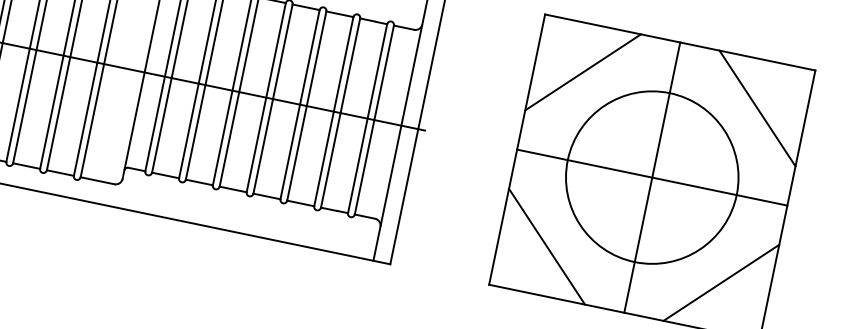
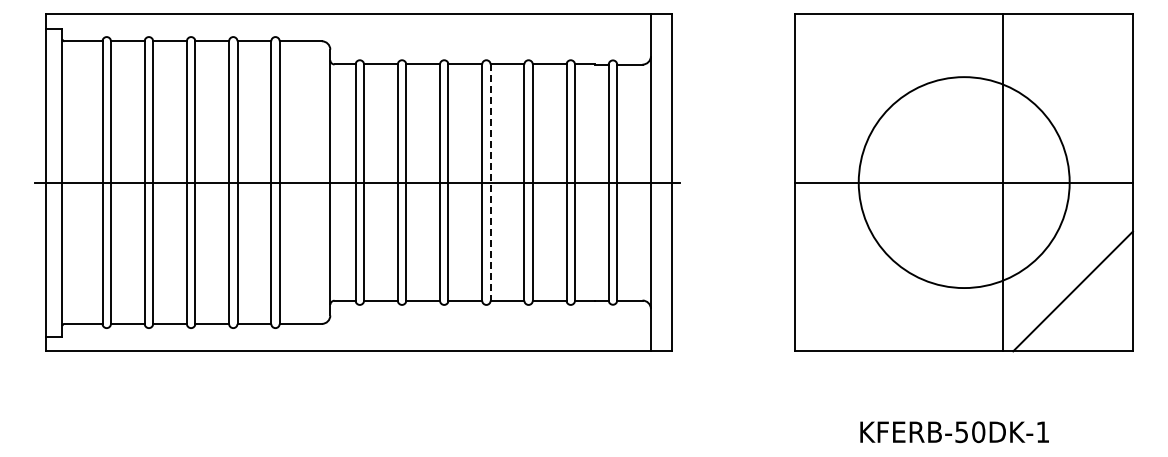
line: (583, 72) -> (855, 73), removed
line: (272, 99) -> (490, 183), solid -> dashed
line: (757, 108) -> (1072, 73), removed
line: (652, 177) -> (1003, 182), moved
line: (547, 246) -> (855, 291), removed

